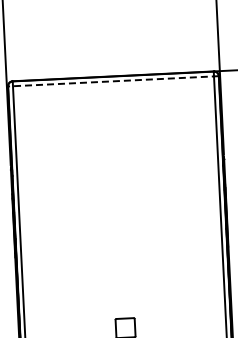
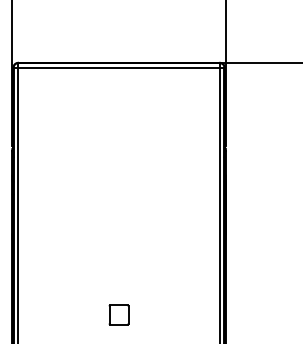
line: (112, 80) -> (118, 67), dashed -> solid

